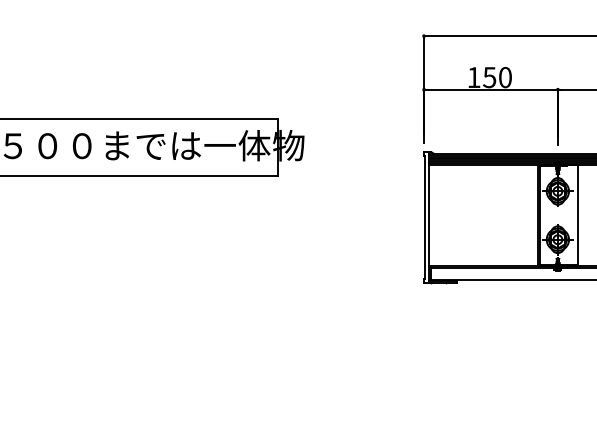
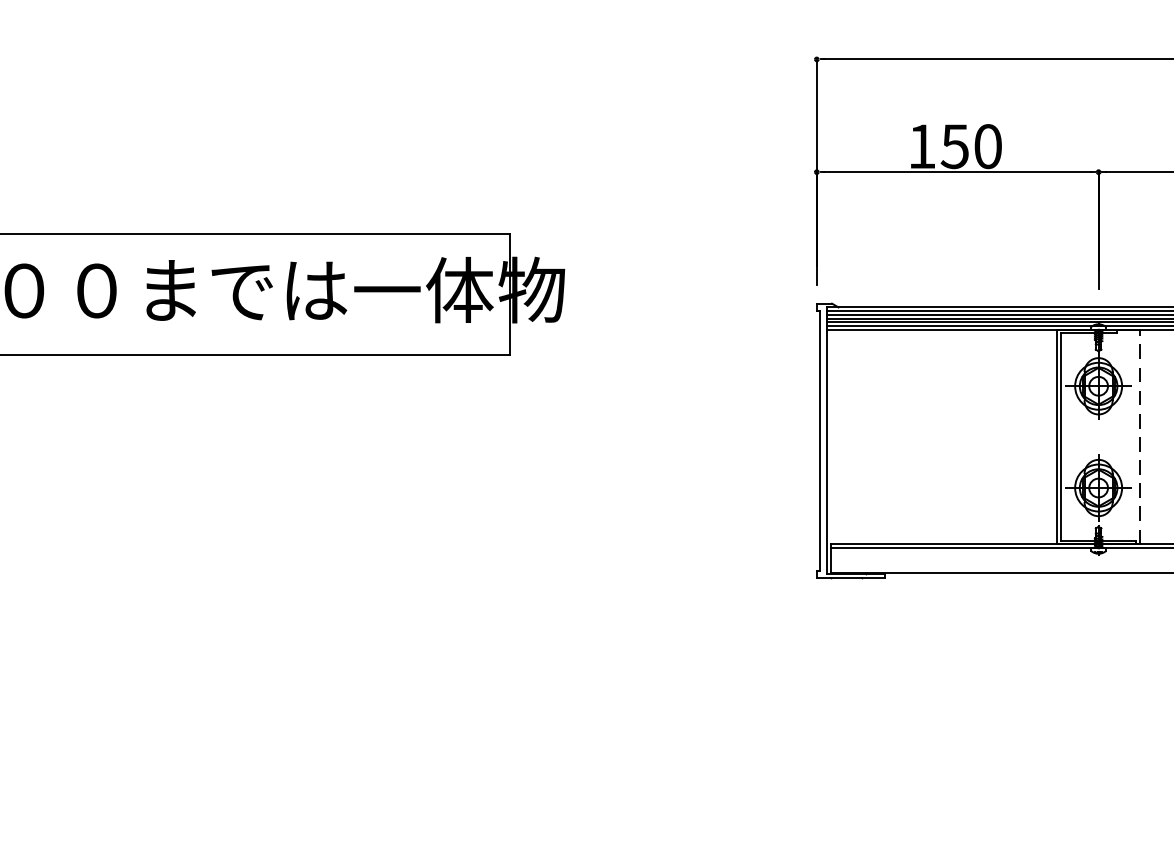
line: (577, 215) -> (1139, 437), solid -> dashed

